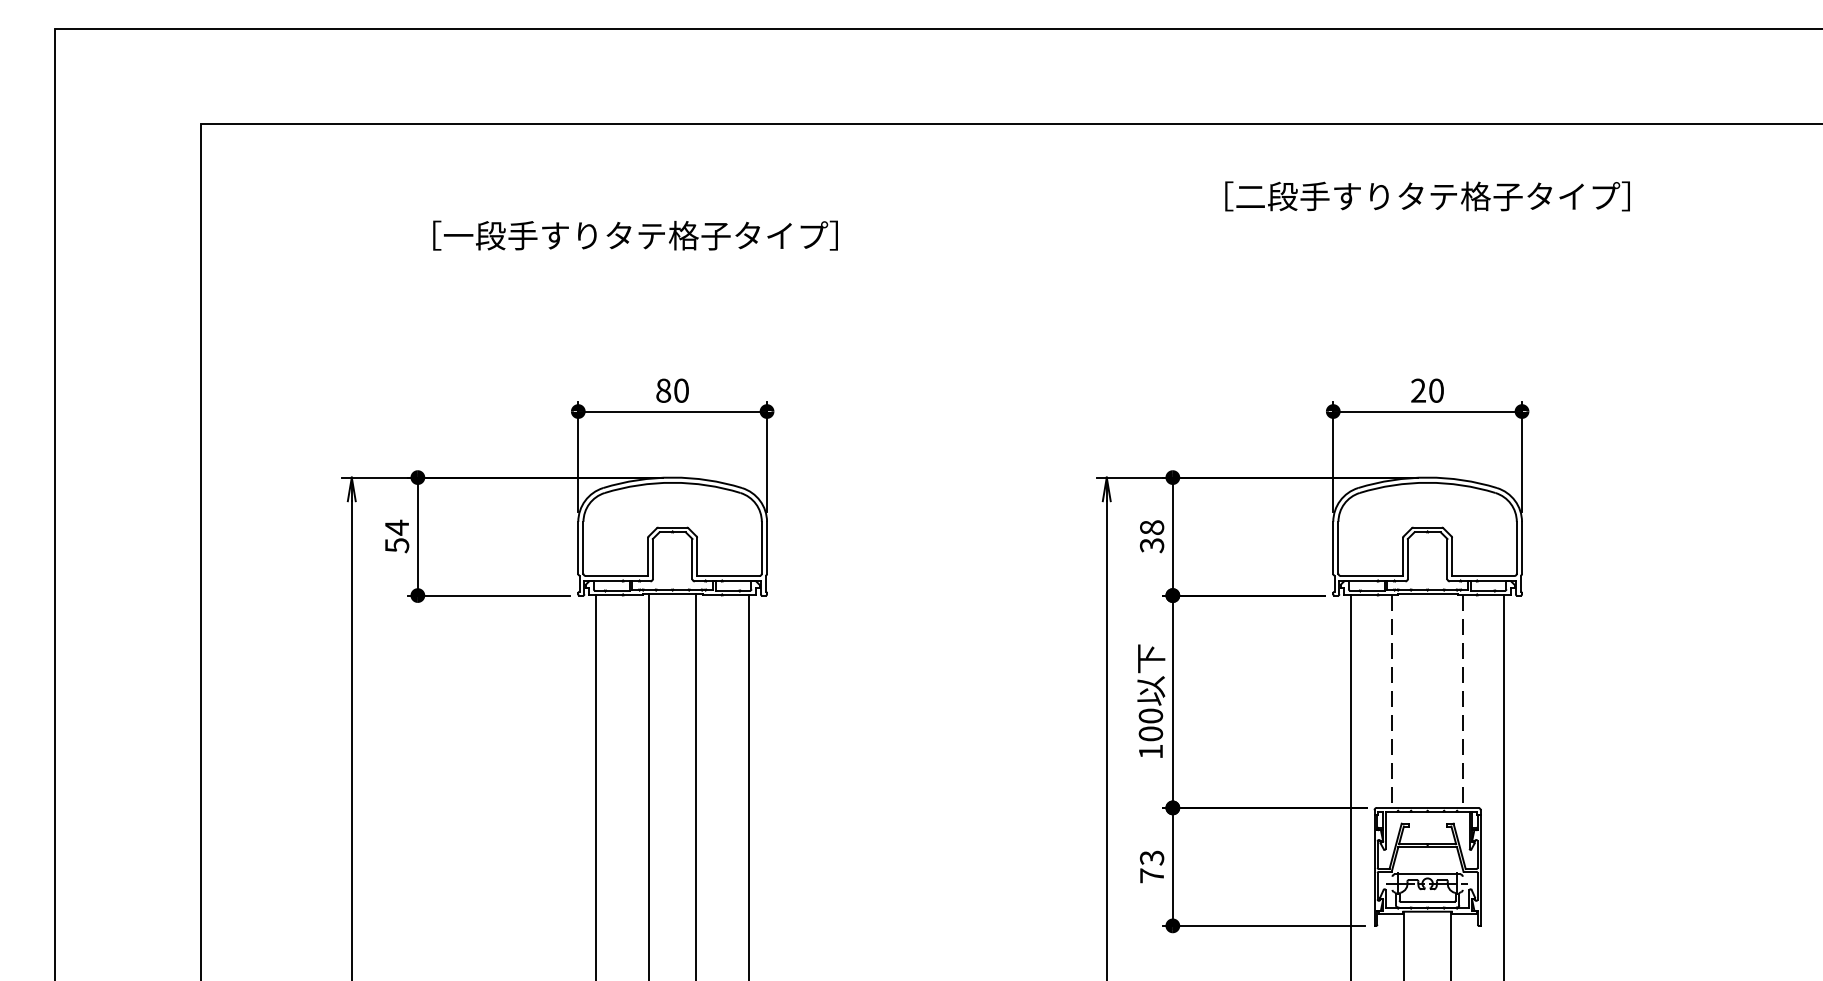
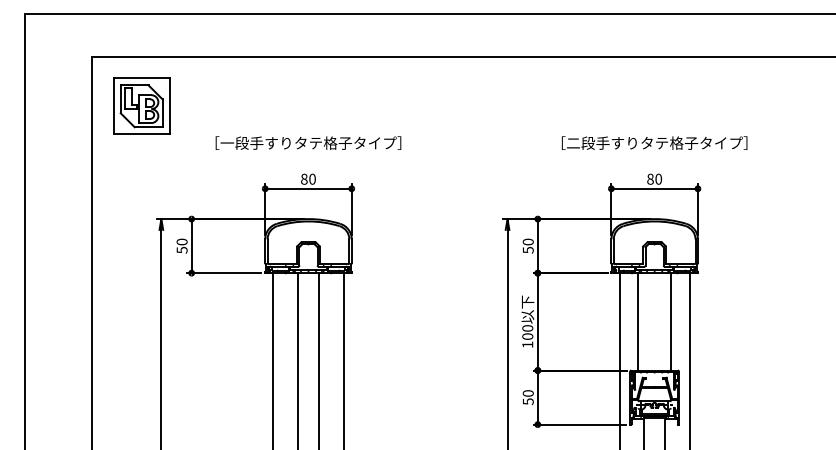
text: (1427, 194) -> (654, 142), moved
part: (308, 229) -> (141, 105), added
text: (635, 234) -> (308, 142), moved
text: (1418, 389) -> (650, 178), 20 -> 80
text: (395, 526) -> (181, 241), 54 -> 50
text: (1150, 535) -> (527, 245), 38 -> 50
line: (1392, 700) -> (638, 321), dashed -> solid
line: (1462, 700) -> (670, 321), dashed -> solid
text: (1150, 866) -> (527, 397), 73 -> 50

